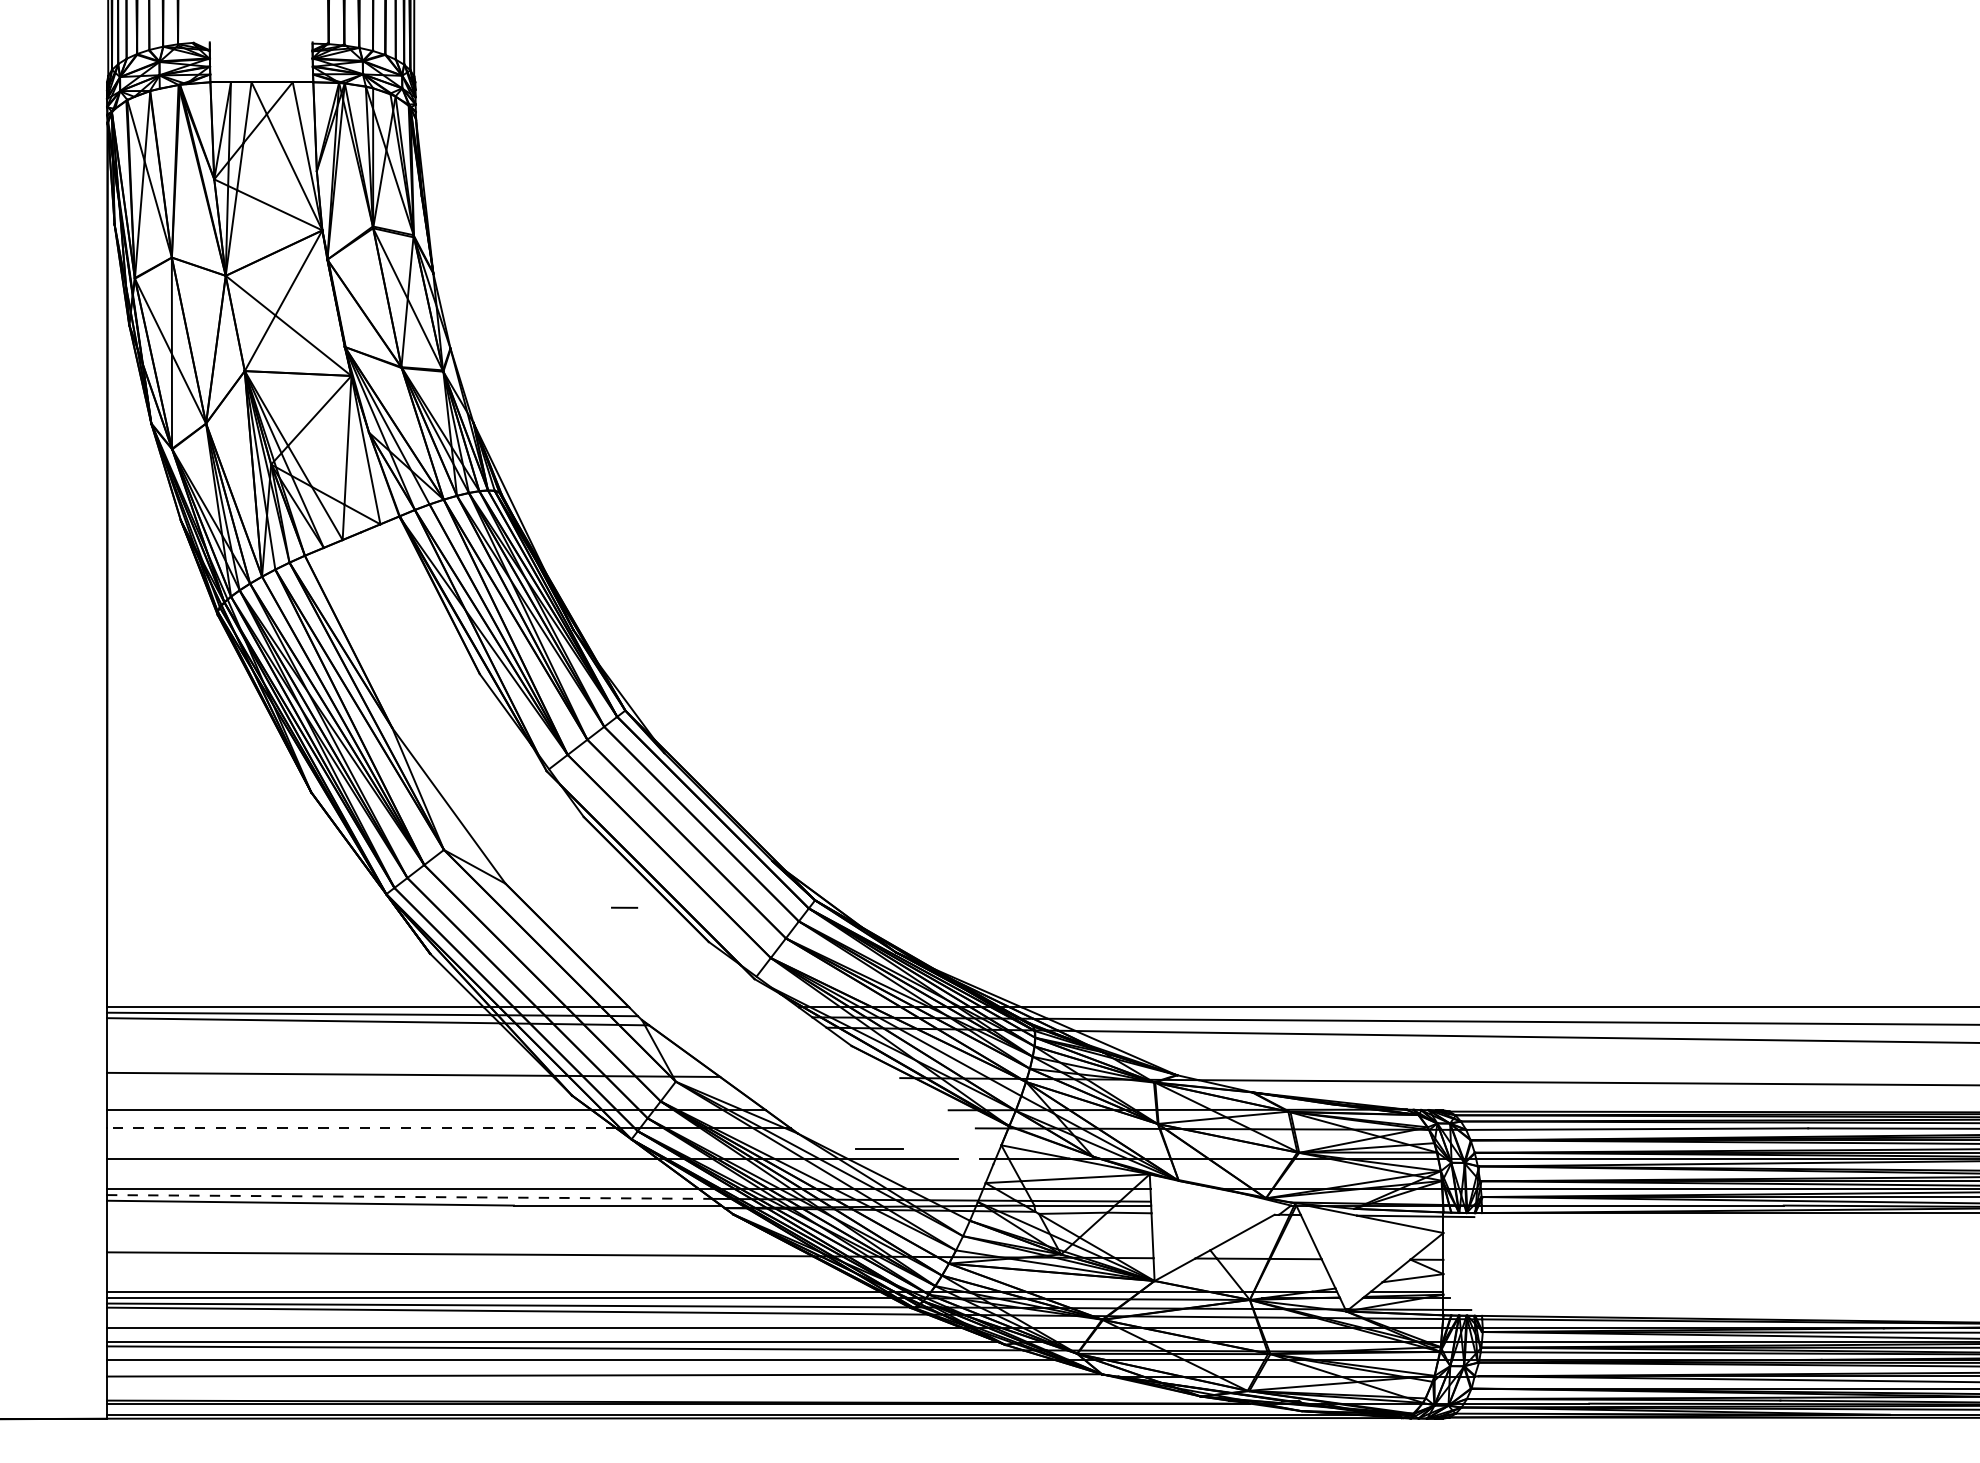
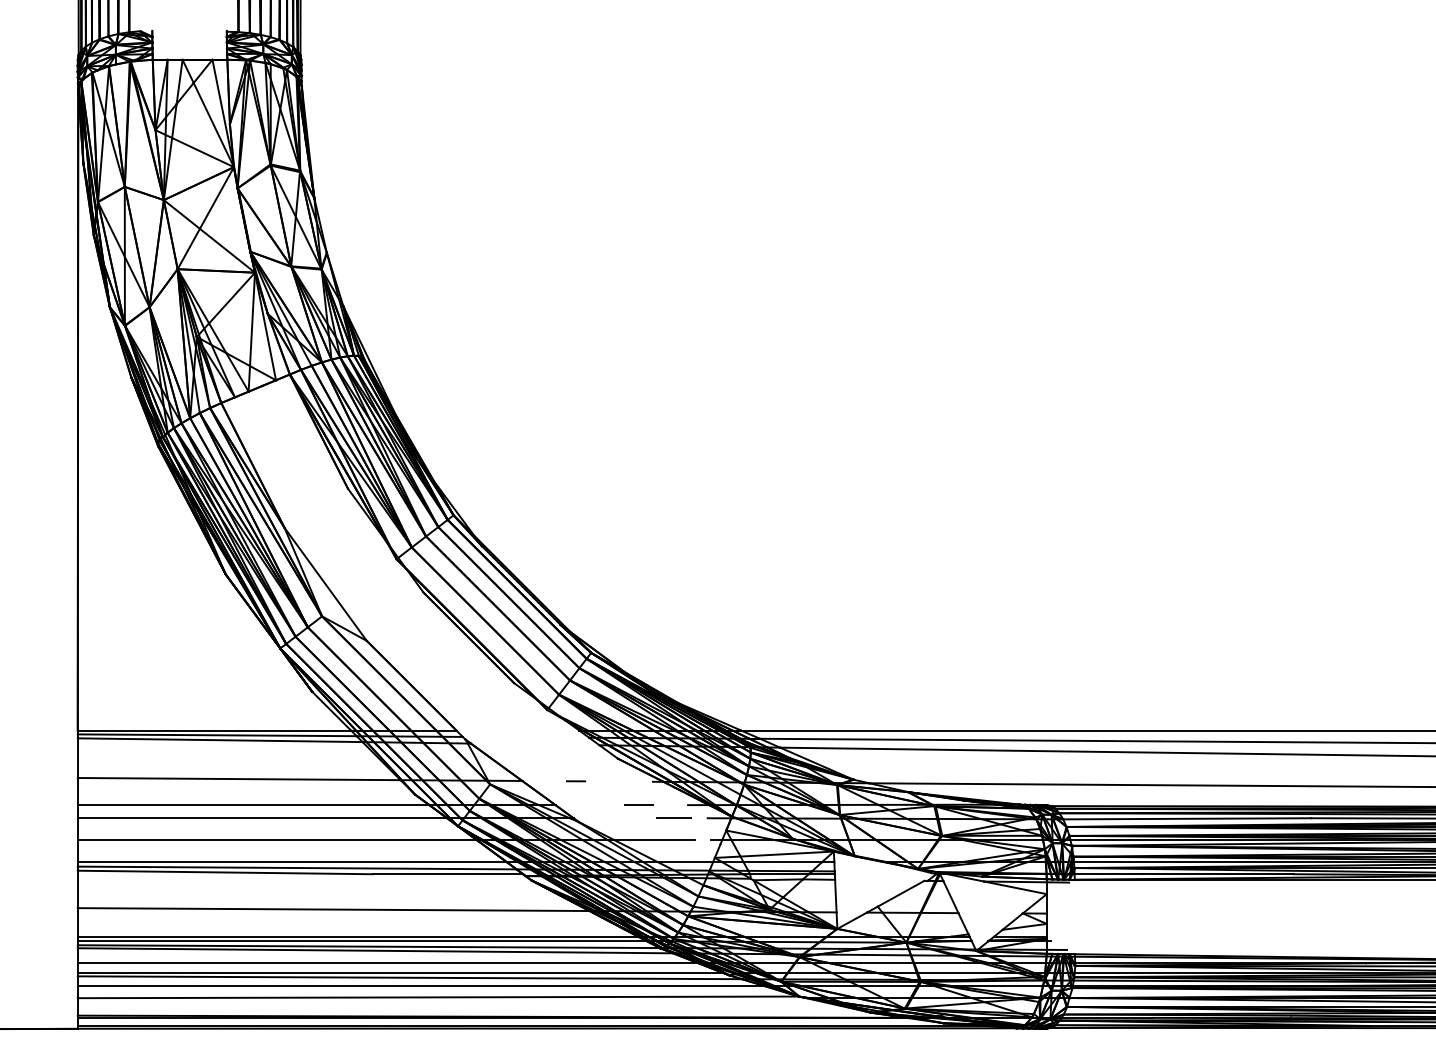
line: (625, 908) -> (576, 781), moved
line: (880, 1109) -> (638, 804), added
line: (361, 1128) -> (262, 818), dashed -> solid
line: (878, 1148) -> (673, 817), moved
line: (410, 1197) -> (297, 868), dashed -> solid

